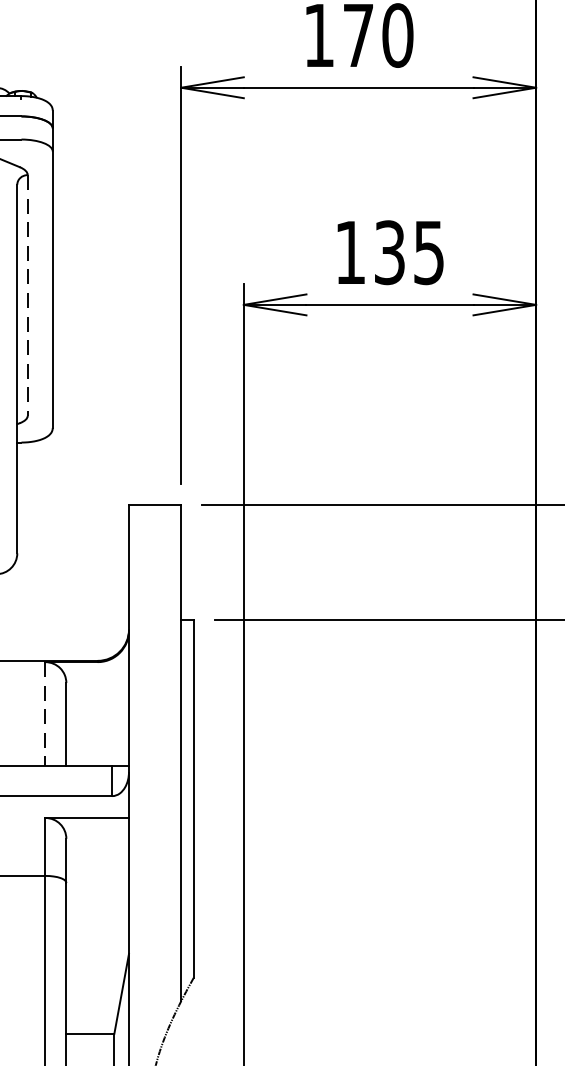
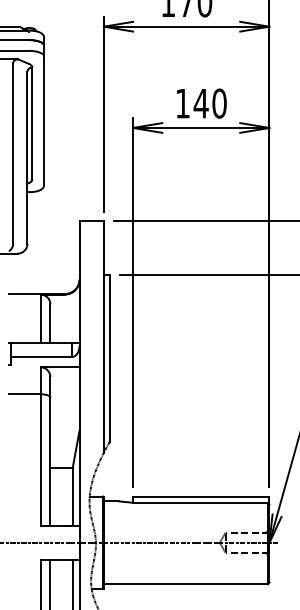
text: (407, 252) -> (209, 103), 135 -> 140
line: (28, 297) -> (32, 124), dashed -> solid
line: (45, 715) -> (40, 319), dashed -> solid

